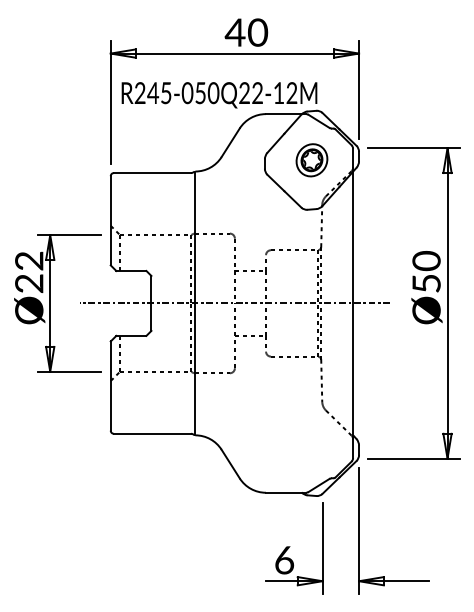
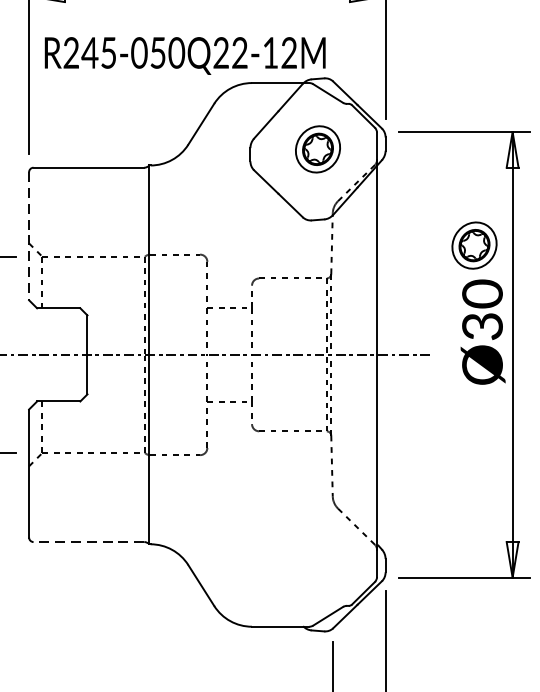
line: (110, 220) -> (28, 235), solid -> dashed
part: (420, 227) -> (473, 245), added
text: (426, 283) -> (482, 326), Ø50 -> Ø30
line: (152, 433) -> (89, 541), solid -> dashed

